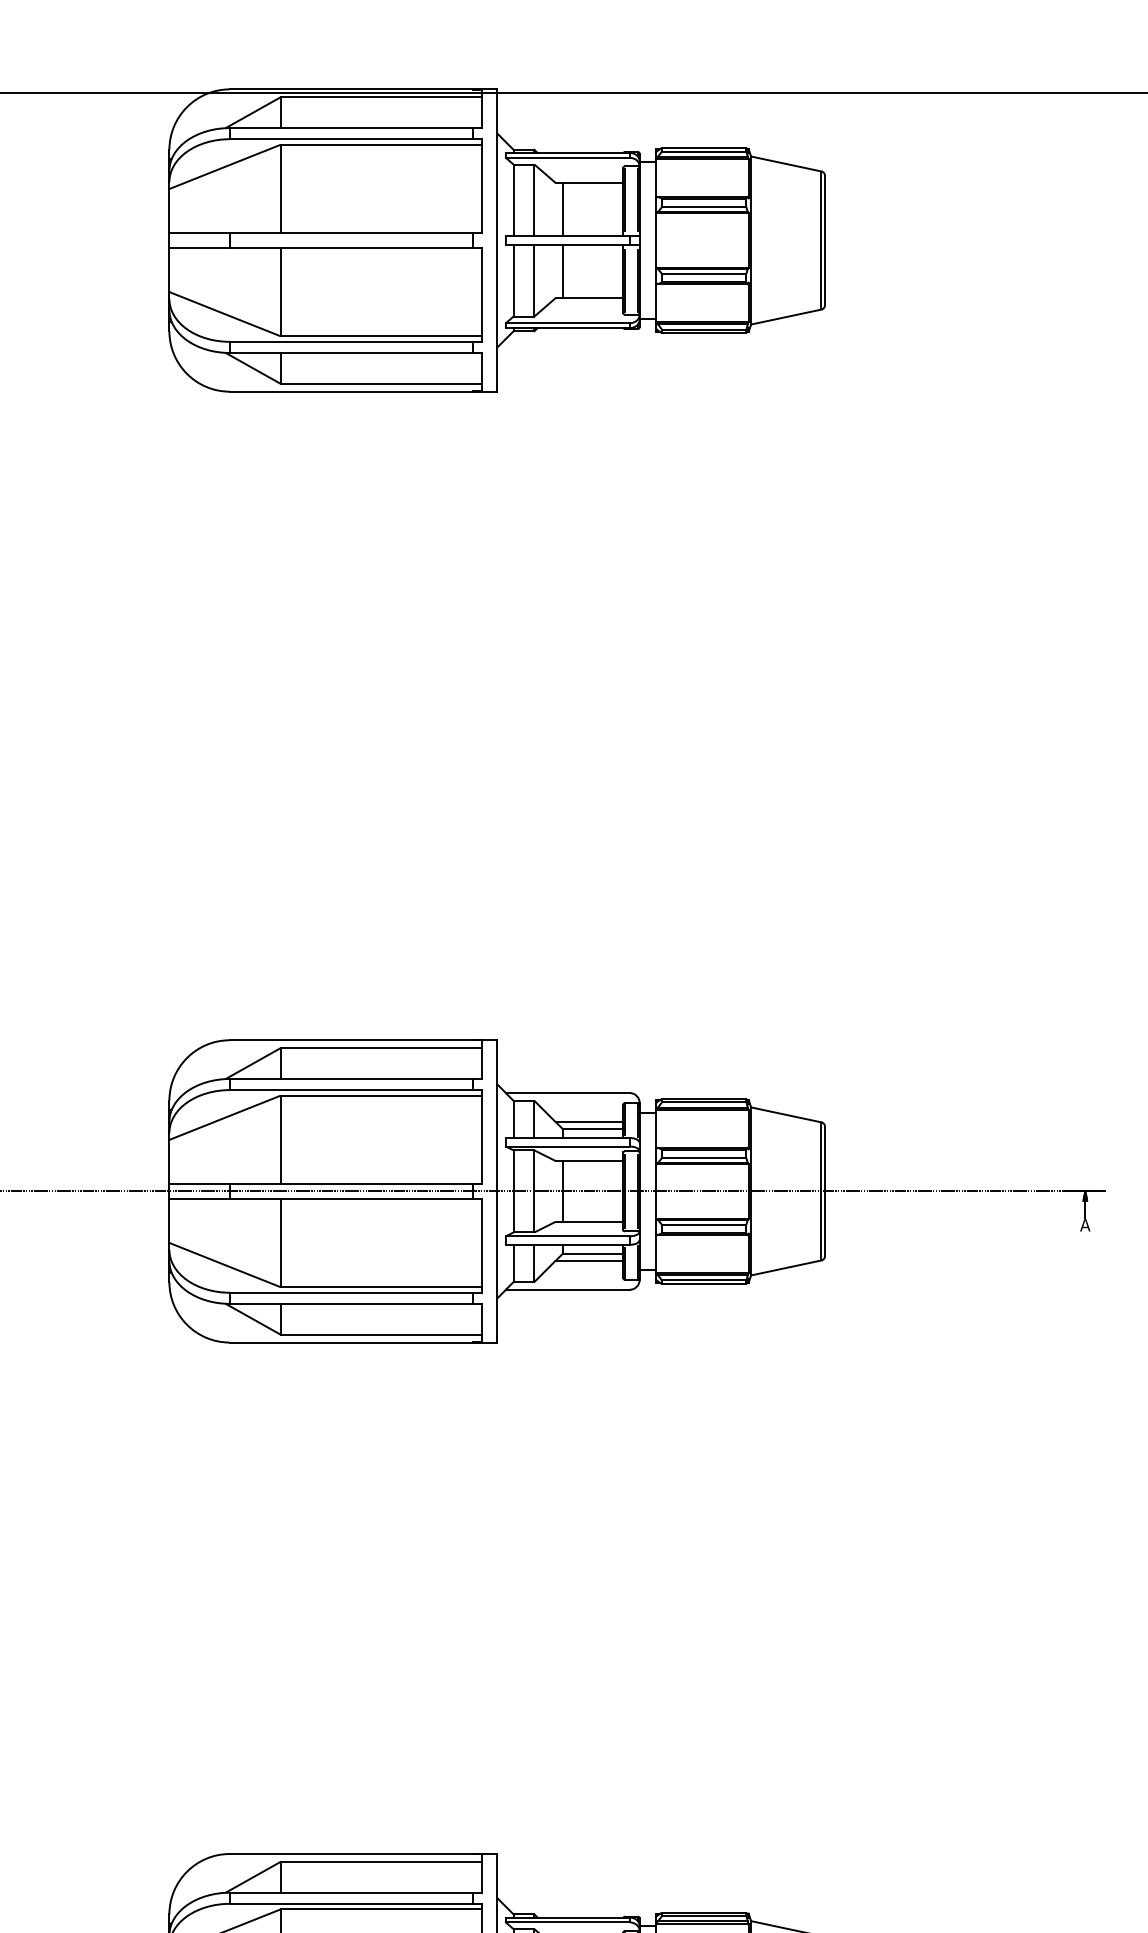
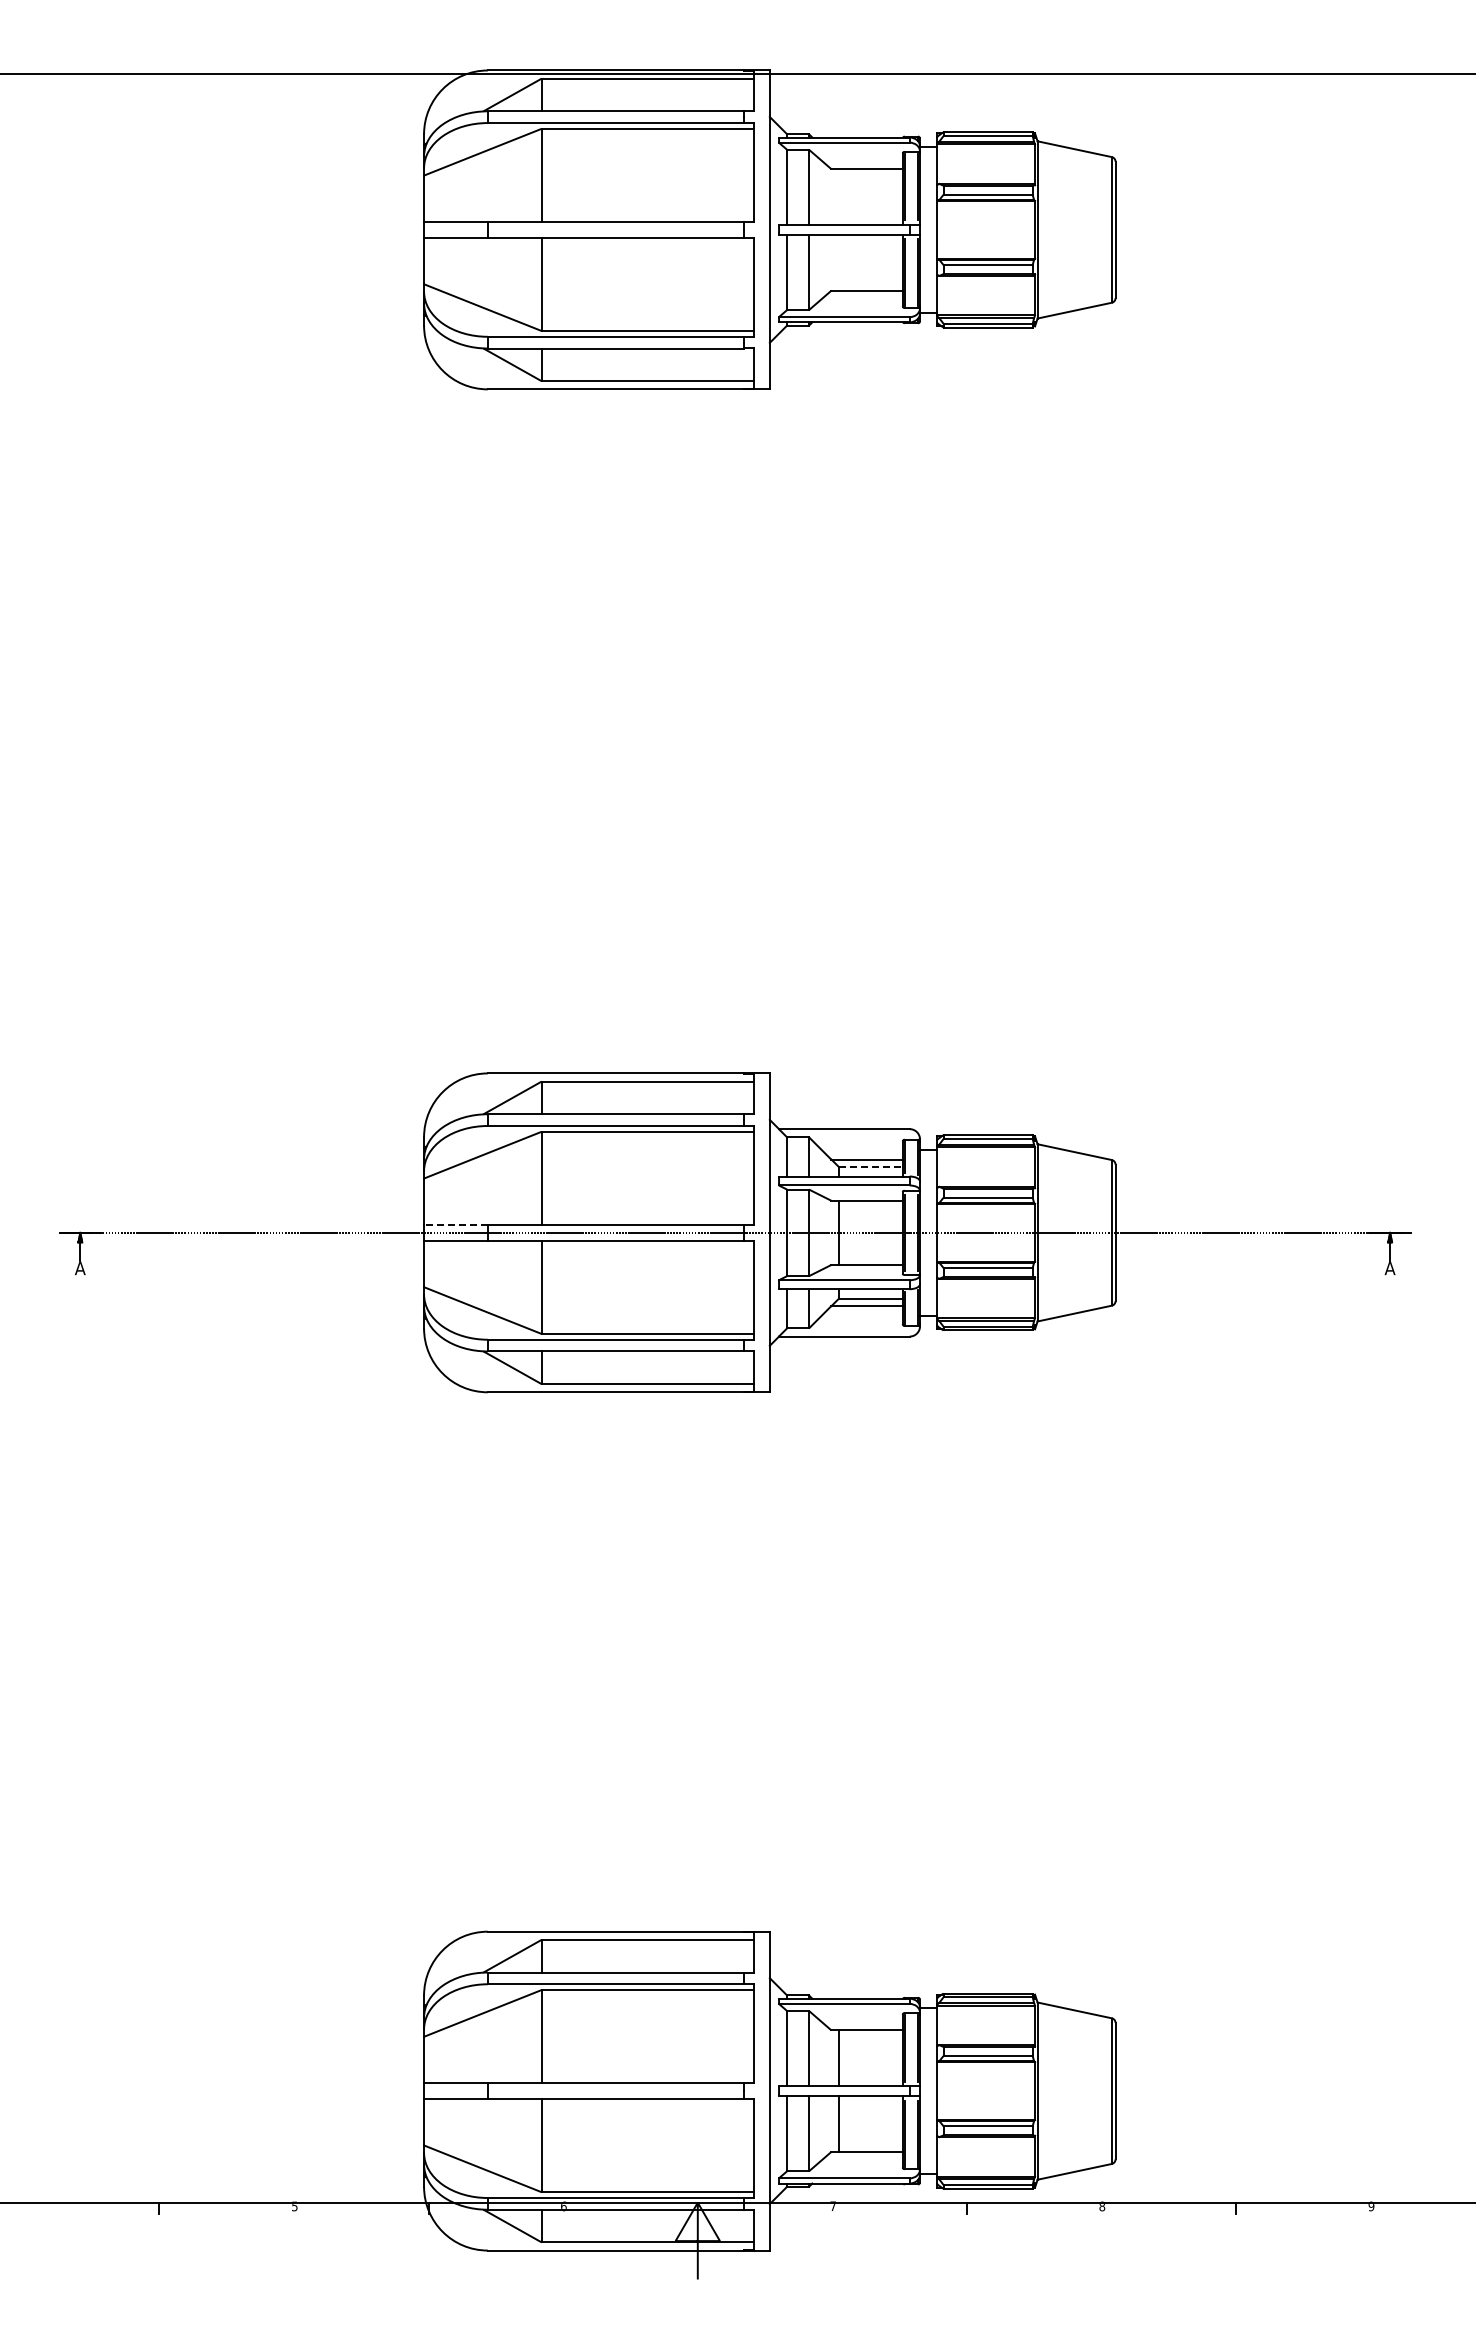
line: (562, 208) -> (838, 196), removed
line: (562, 271) -> (838, 262), removed
line: (592, 1129) -> (870, 1167), solid -> dashed
line: (199, 1183) -> (455, 1224), solid -> dashed

